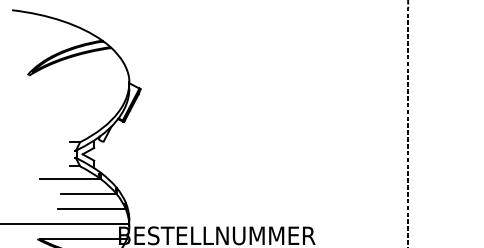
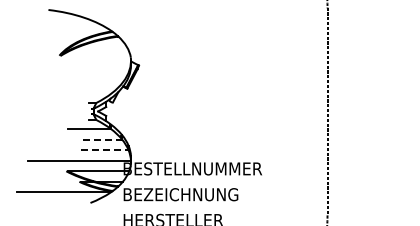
line: (88, 194) -> (102, 139), solid -> dashed
line: (91, 209) -> (104, 150), solid -> dashed

